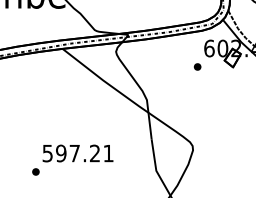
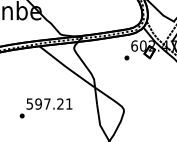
text: (71, 160) -> (45, 108), moved

